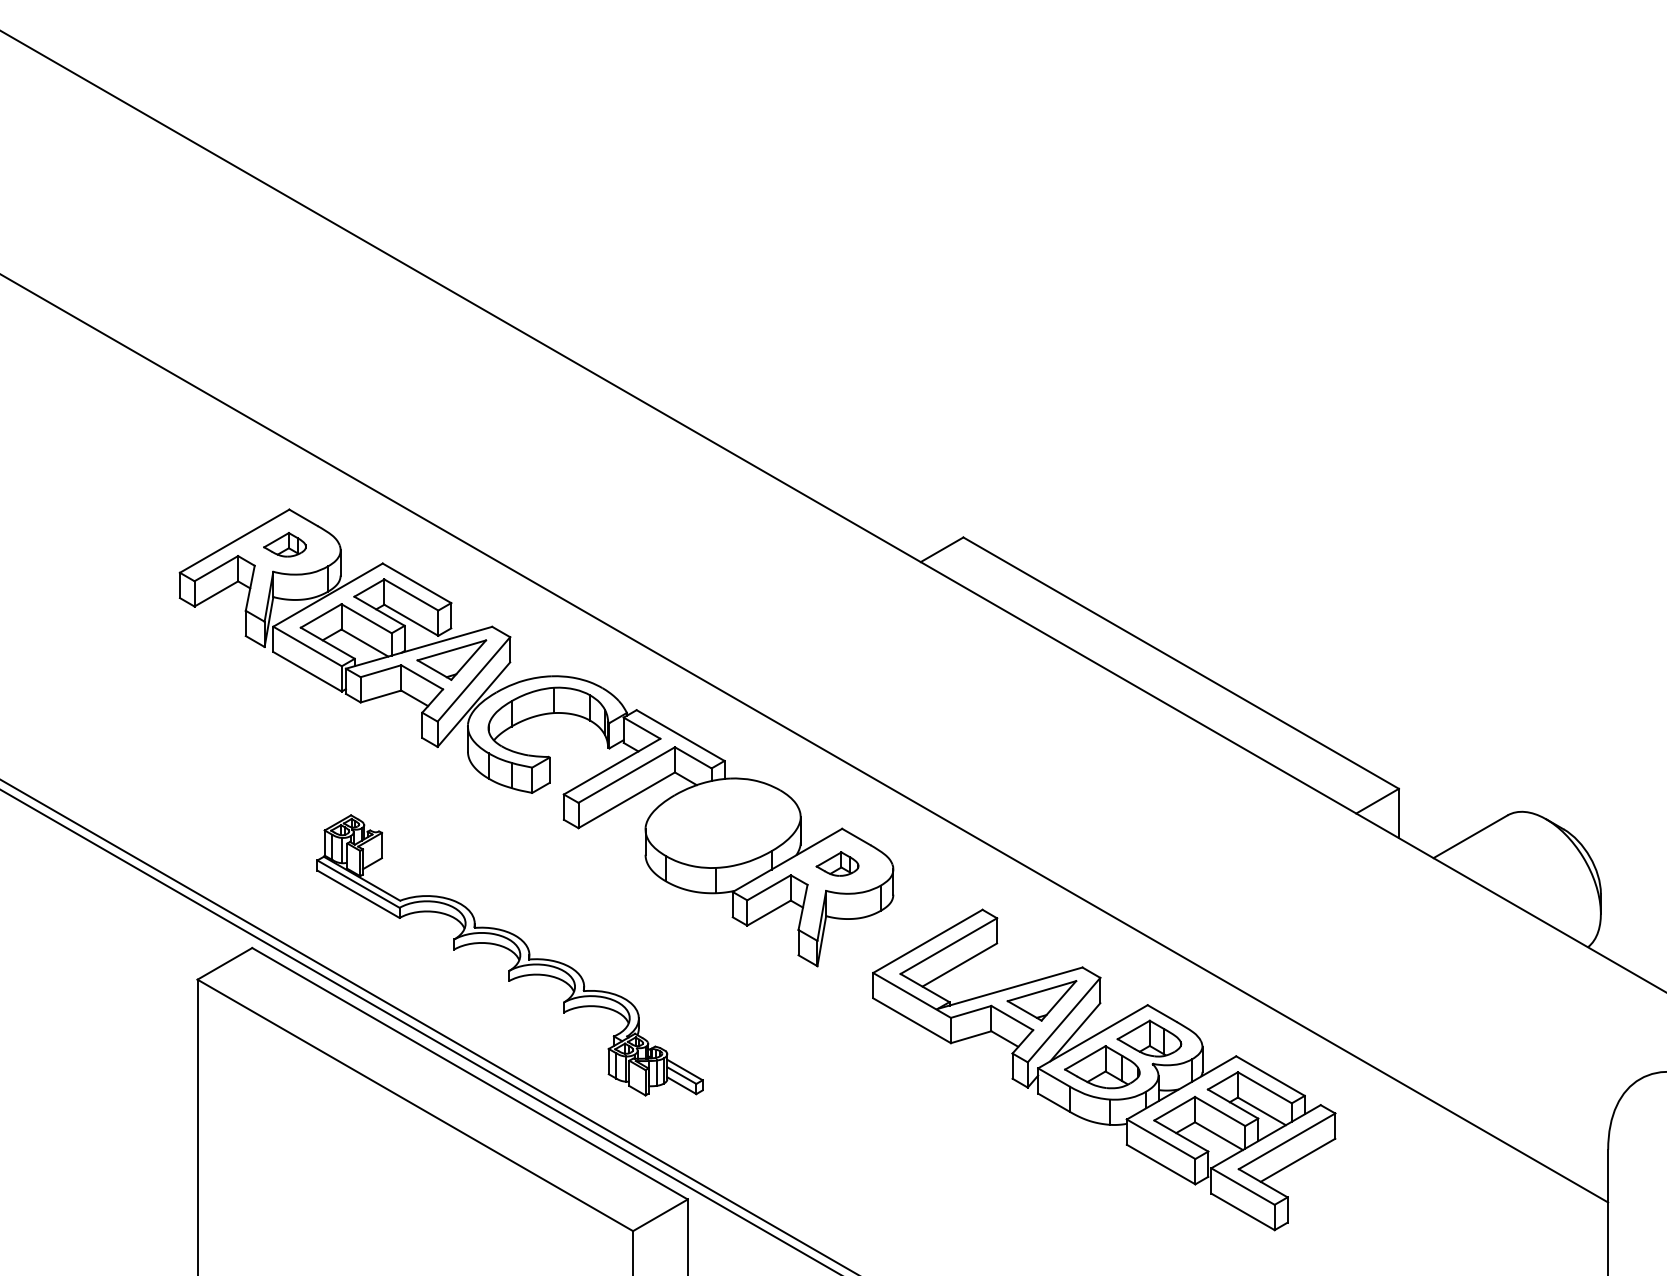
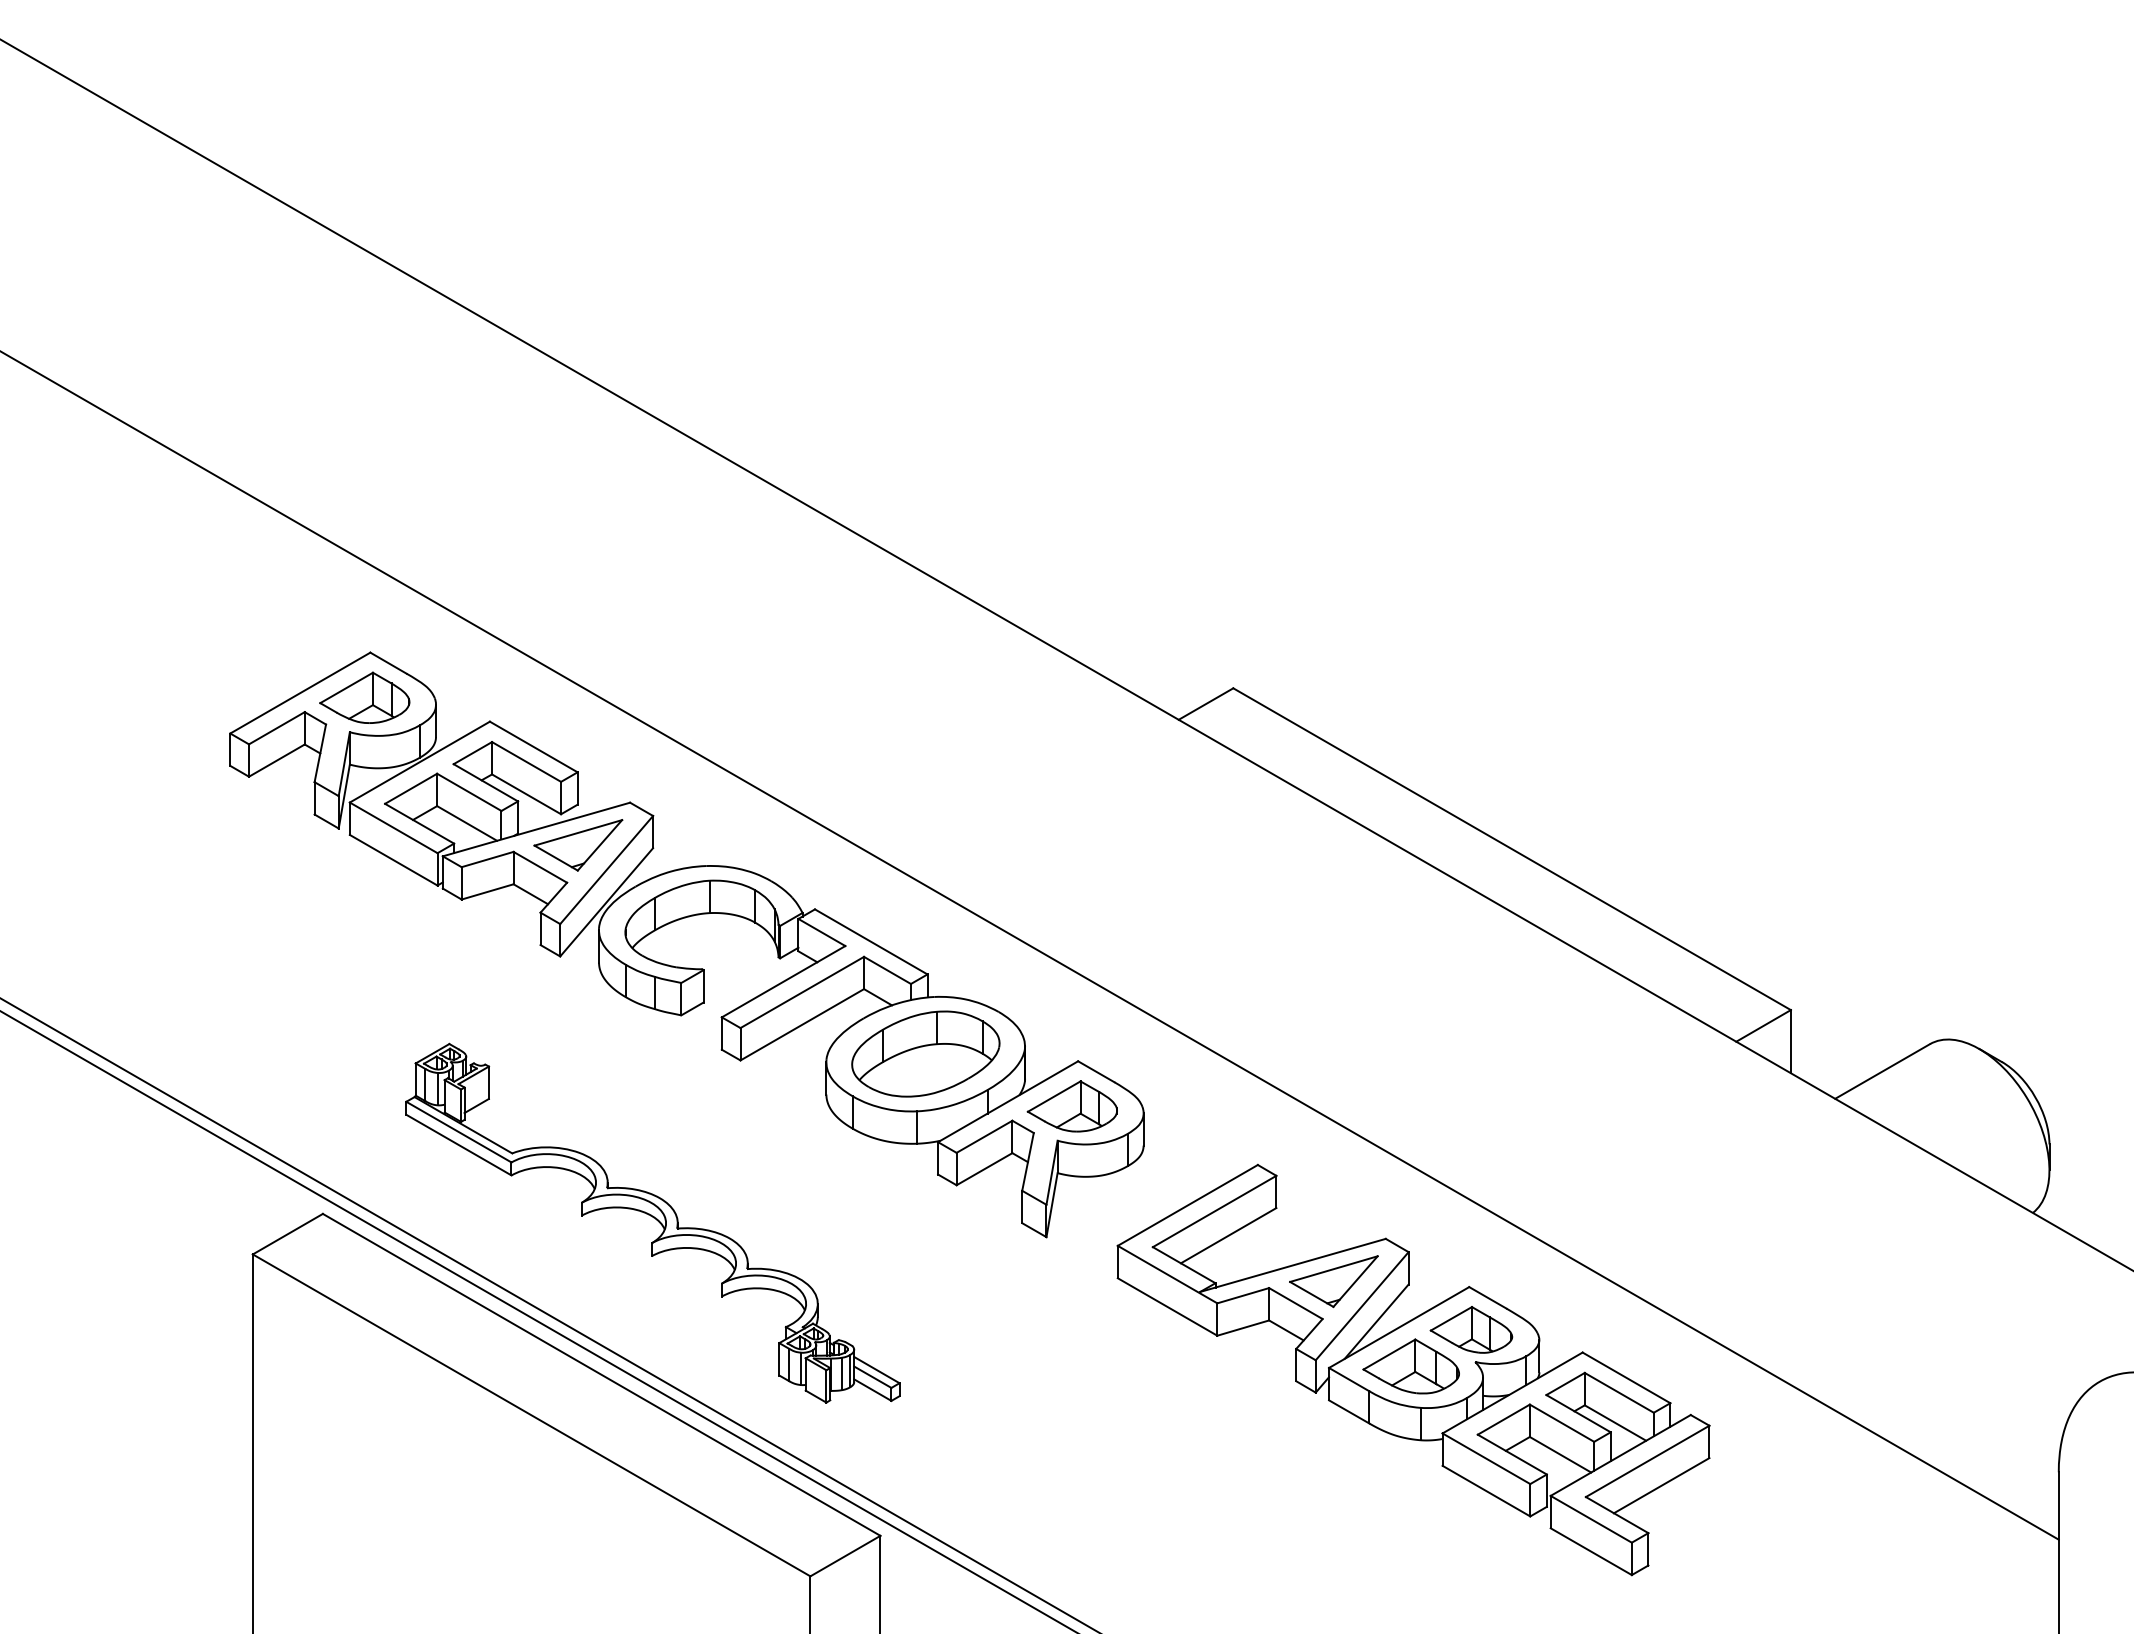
part: (284, 544) -> (364, 697), size x1.67
part: (722, 822) -> (925, 1053), added
part: (837, 864) -> (1071, 1106), size x1.67

